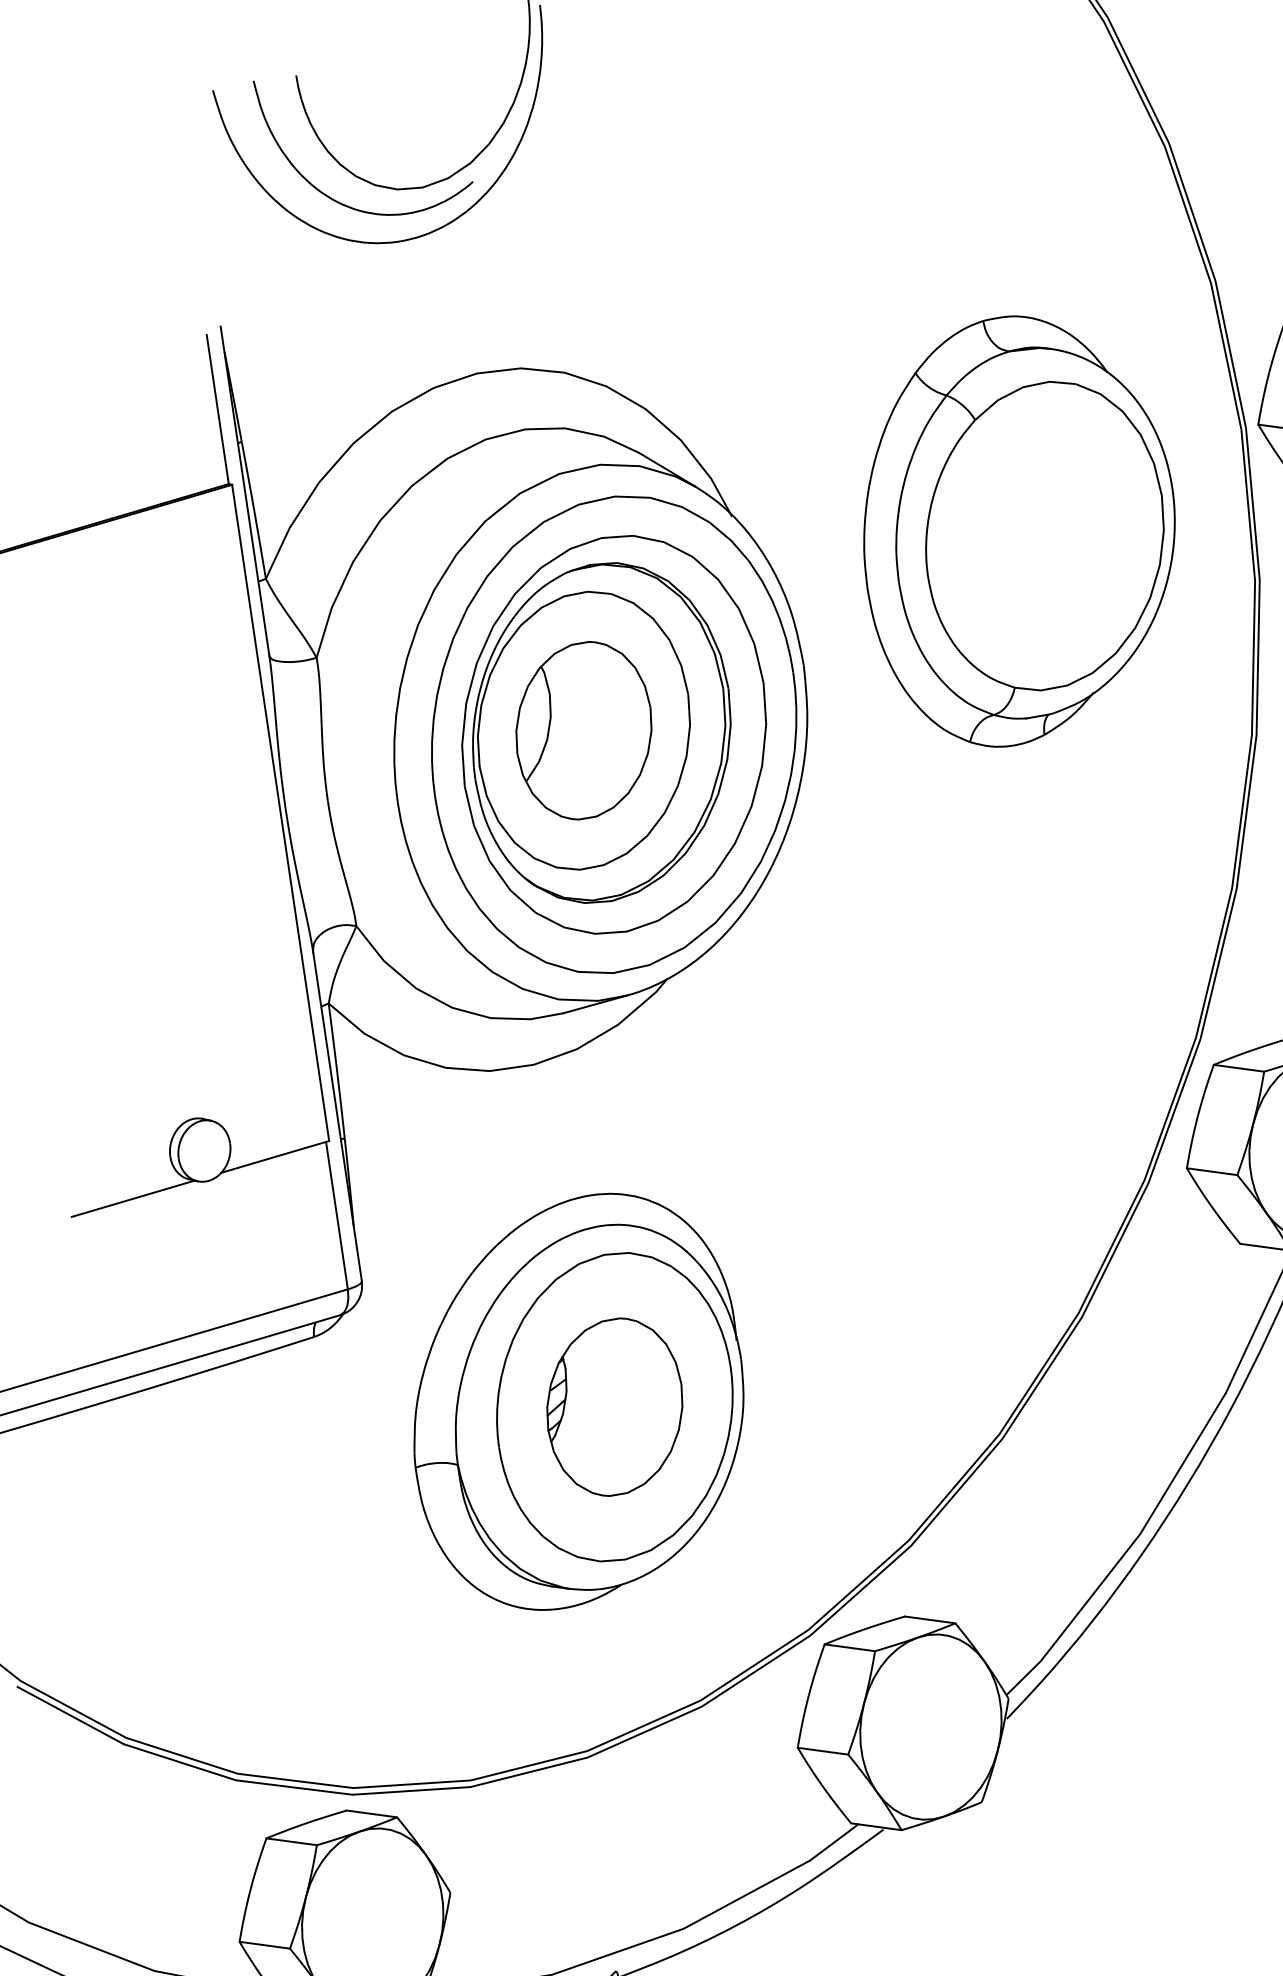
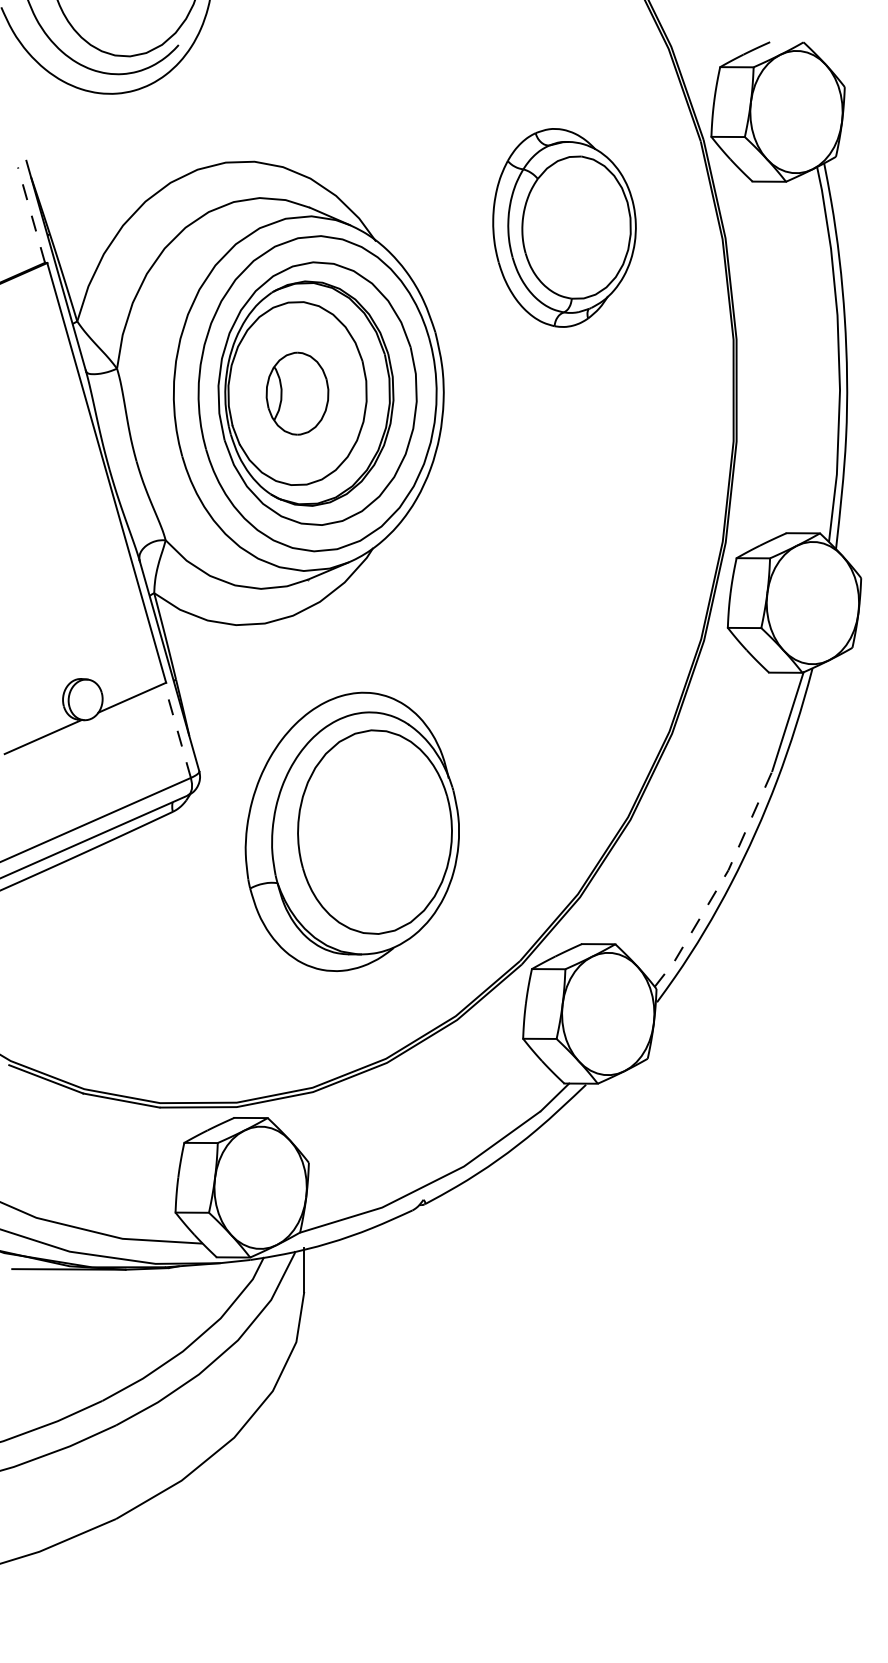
line: (217, 410) -> (31, 215), solid -> dashed
part: (1019, 532) -> (564, 227), size x0.7
part: (583, 730) -> (297, 393), size x0.7
line: (336, 1215) -> (177, 730), solid -> dashed
part: (614, 1406) -> (374, 831), removed
line: (1125, 1552) -> (720, 883), solid -> dashed

